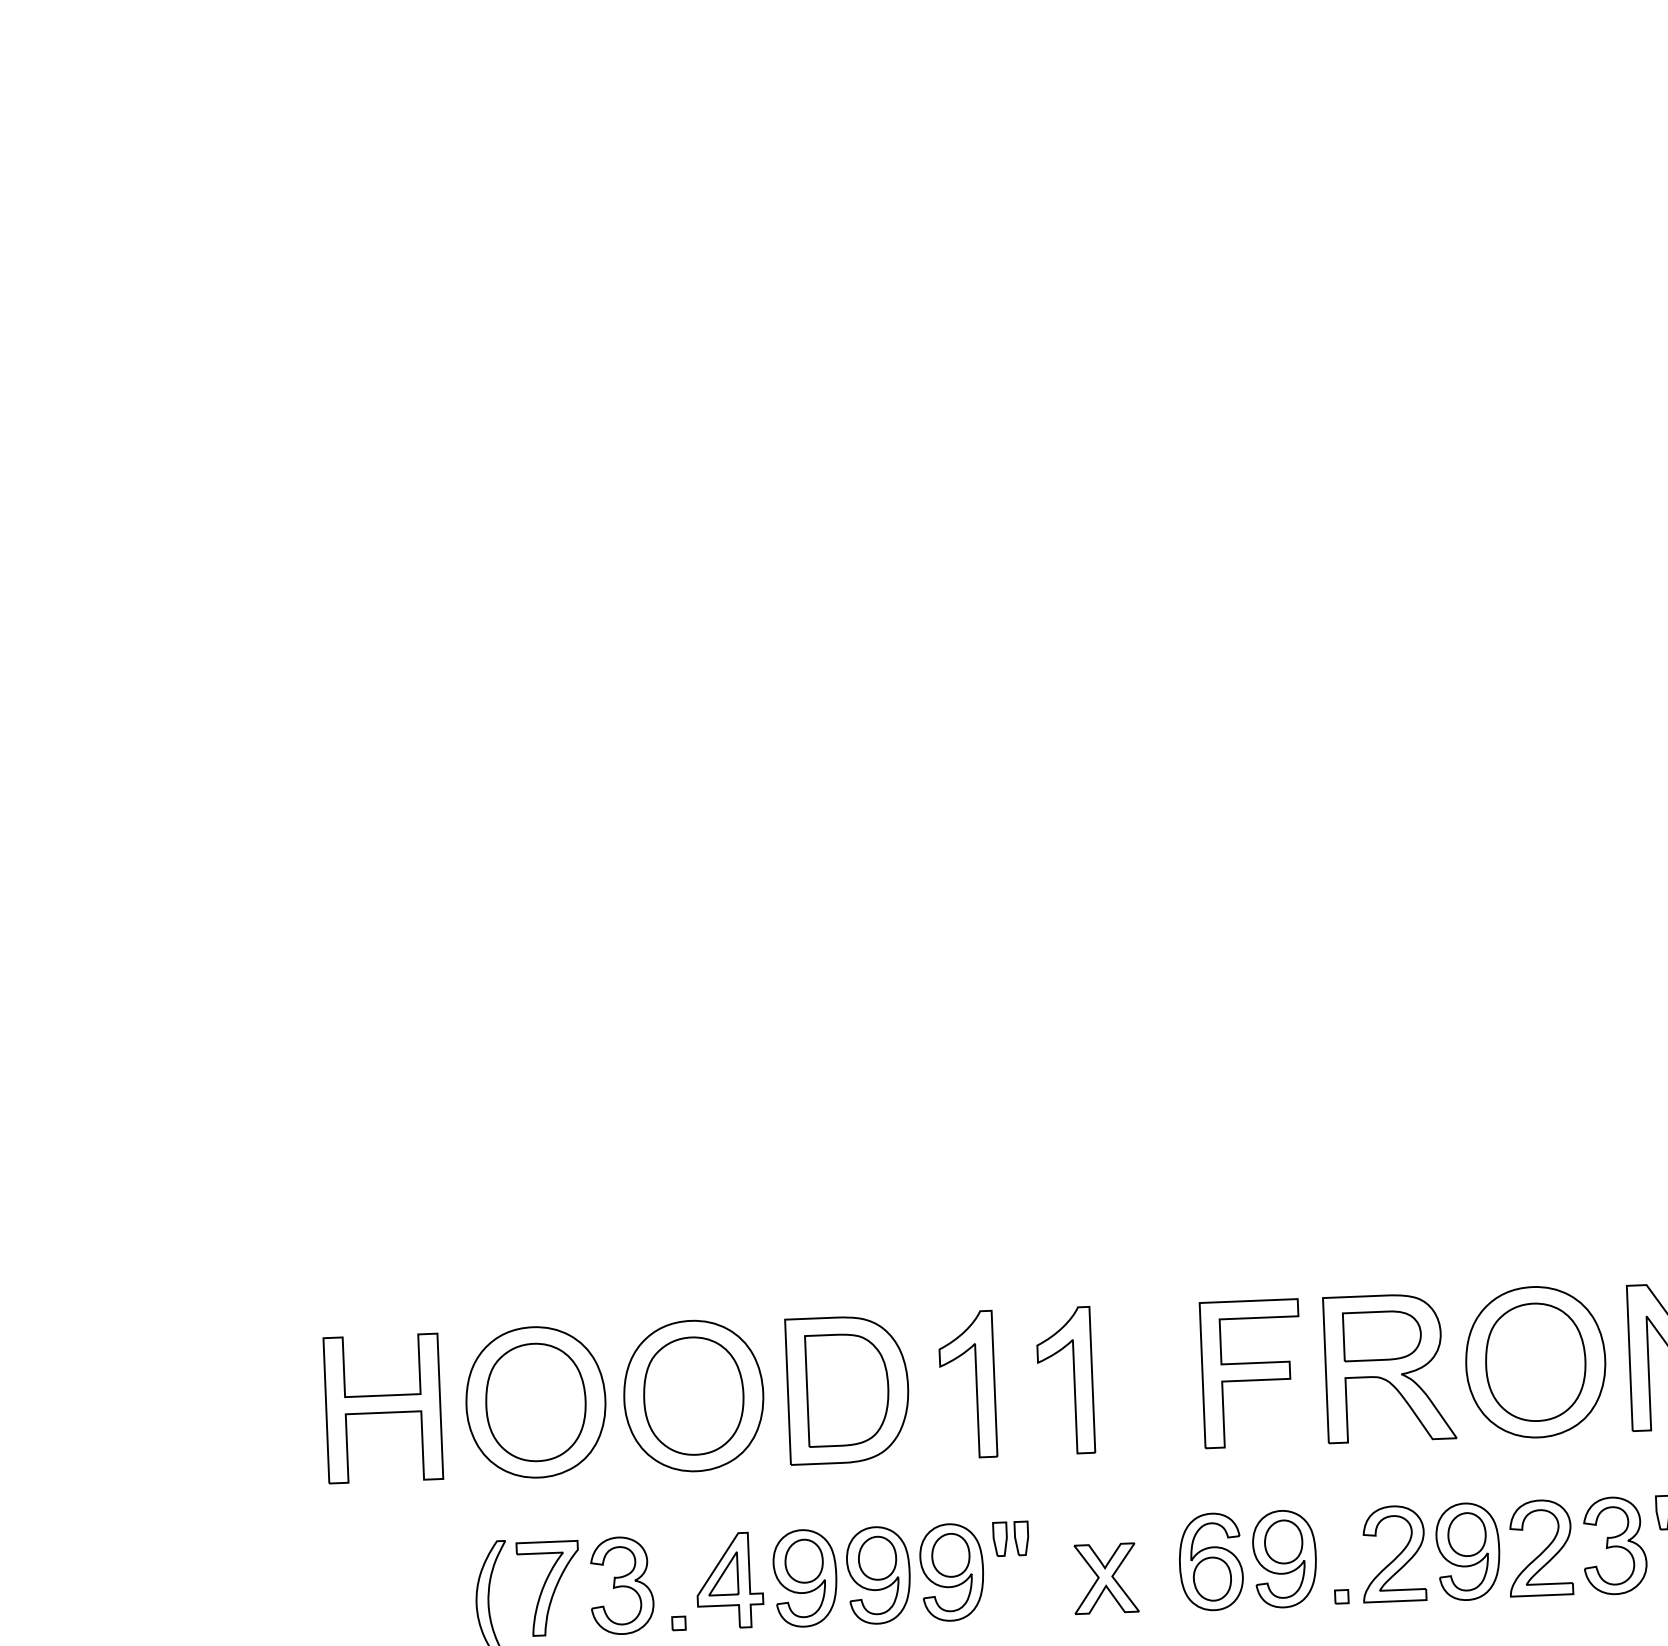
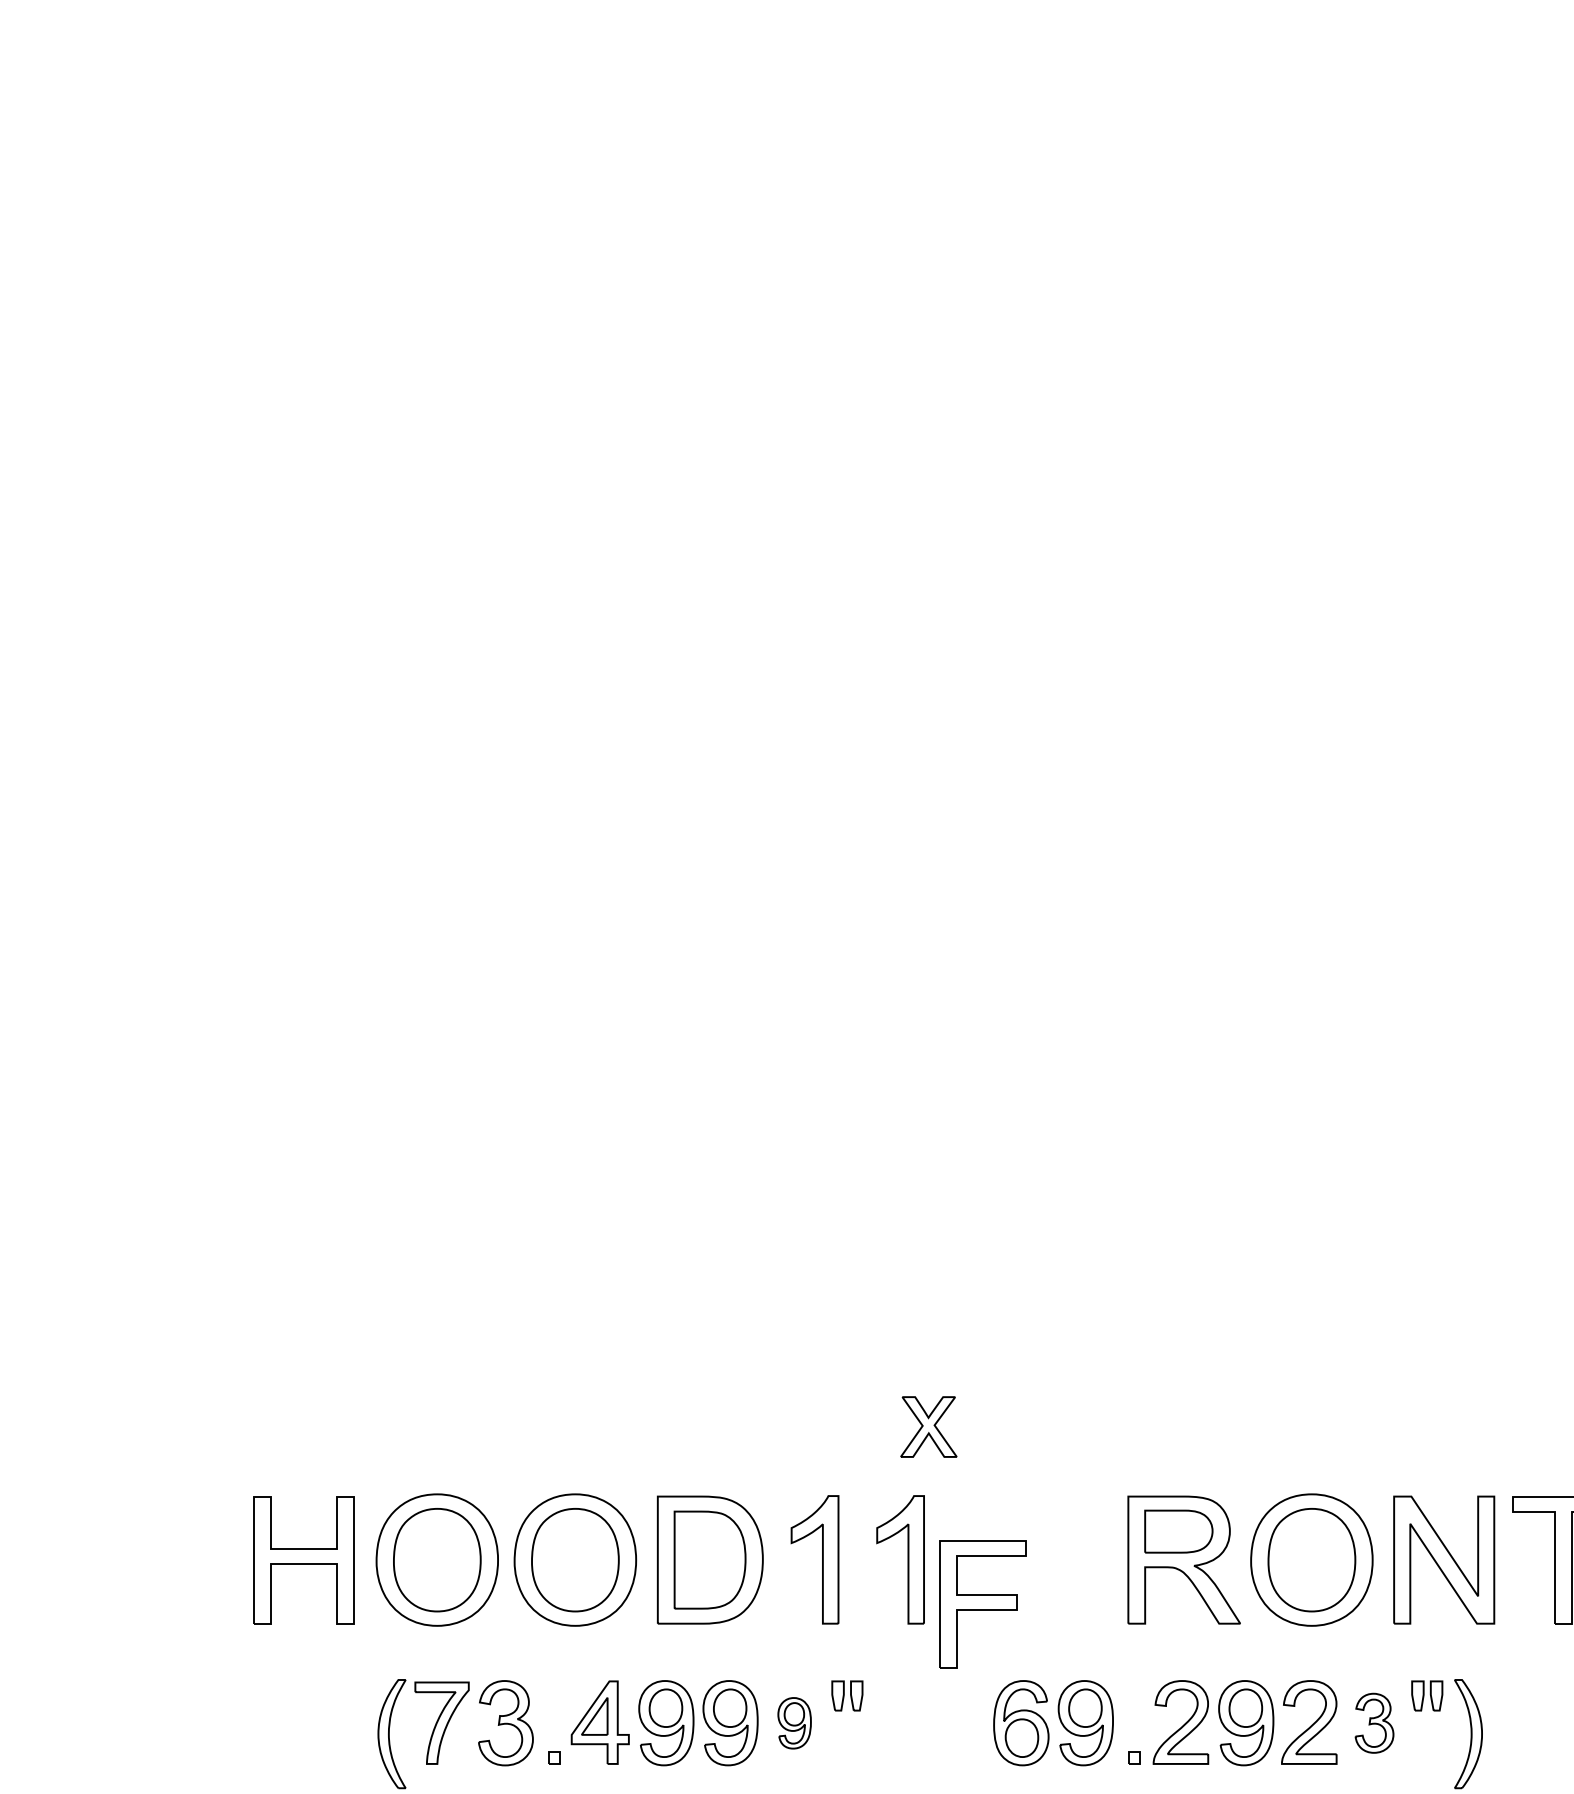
part: (1250, 1374) -> (982, 1604), moved
part: (1614, 1546) -> (1374, 1723), size x0.7
part: (951, 1572) -> (794, 1723), size x0.6
part: (1105, 1578) -> (928, 1426), moved

